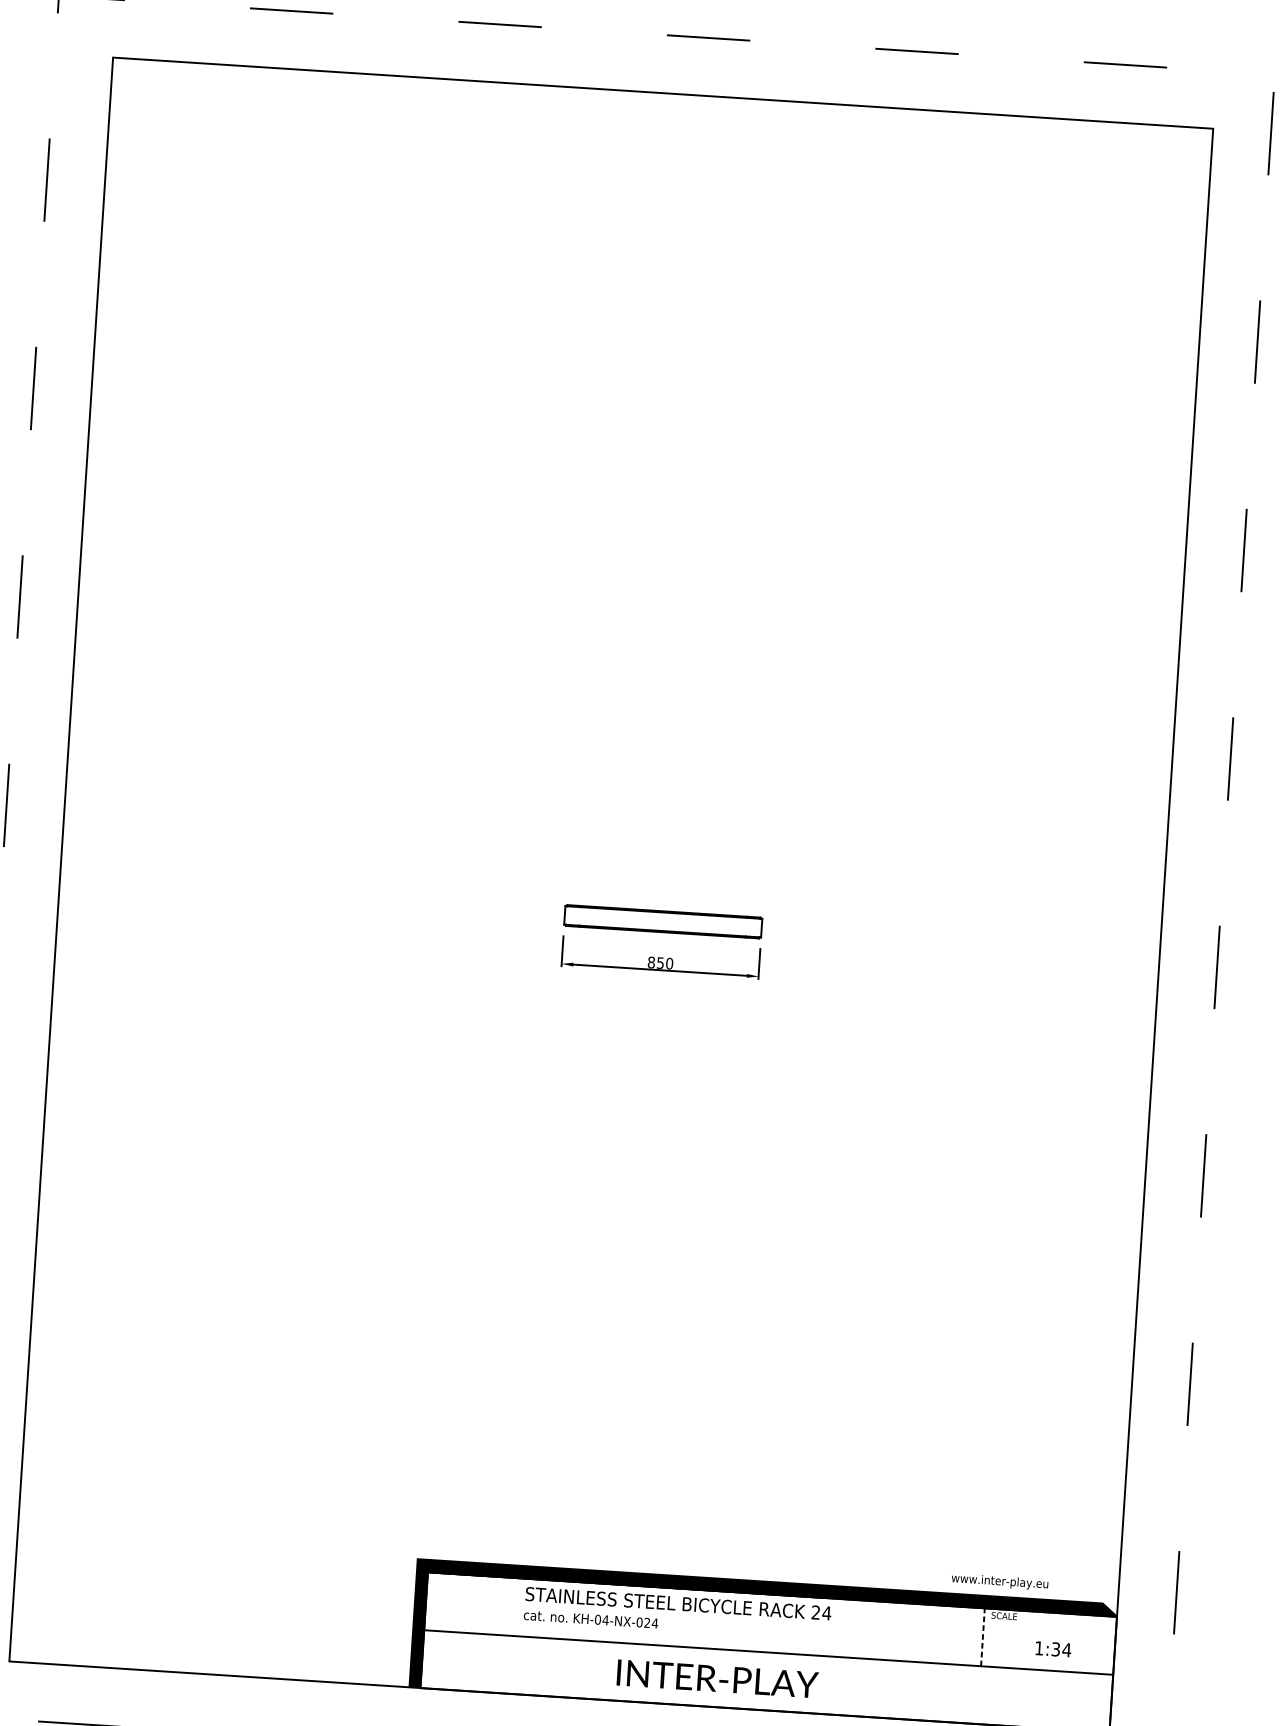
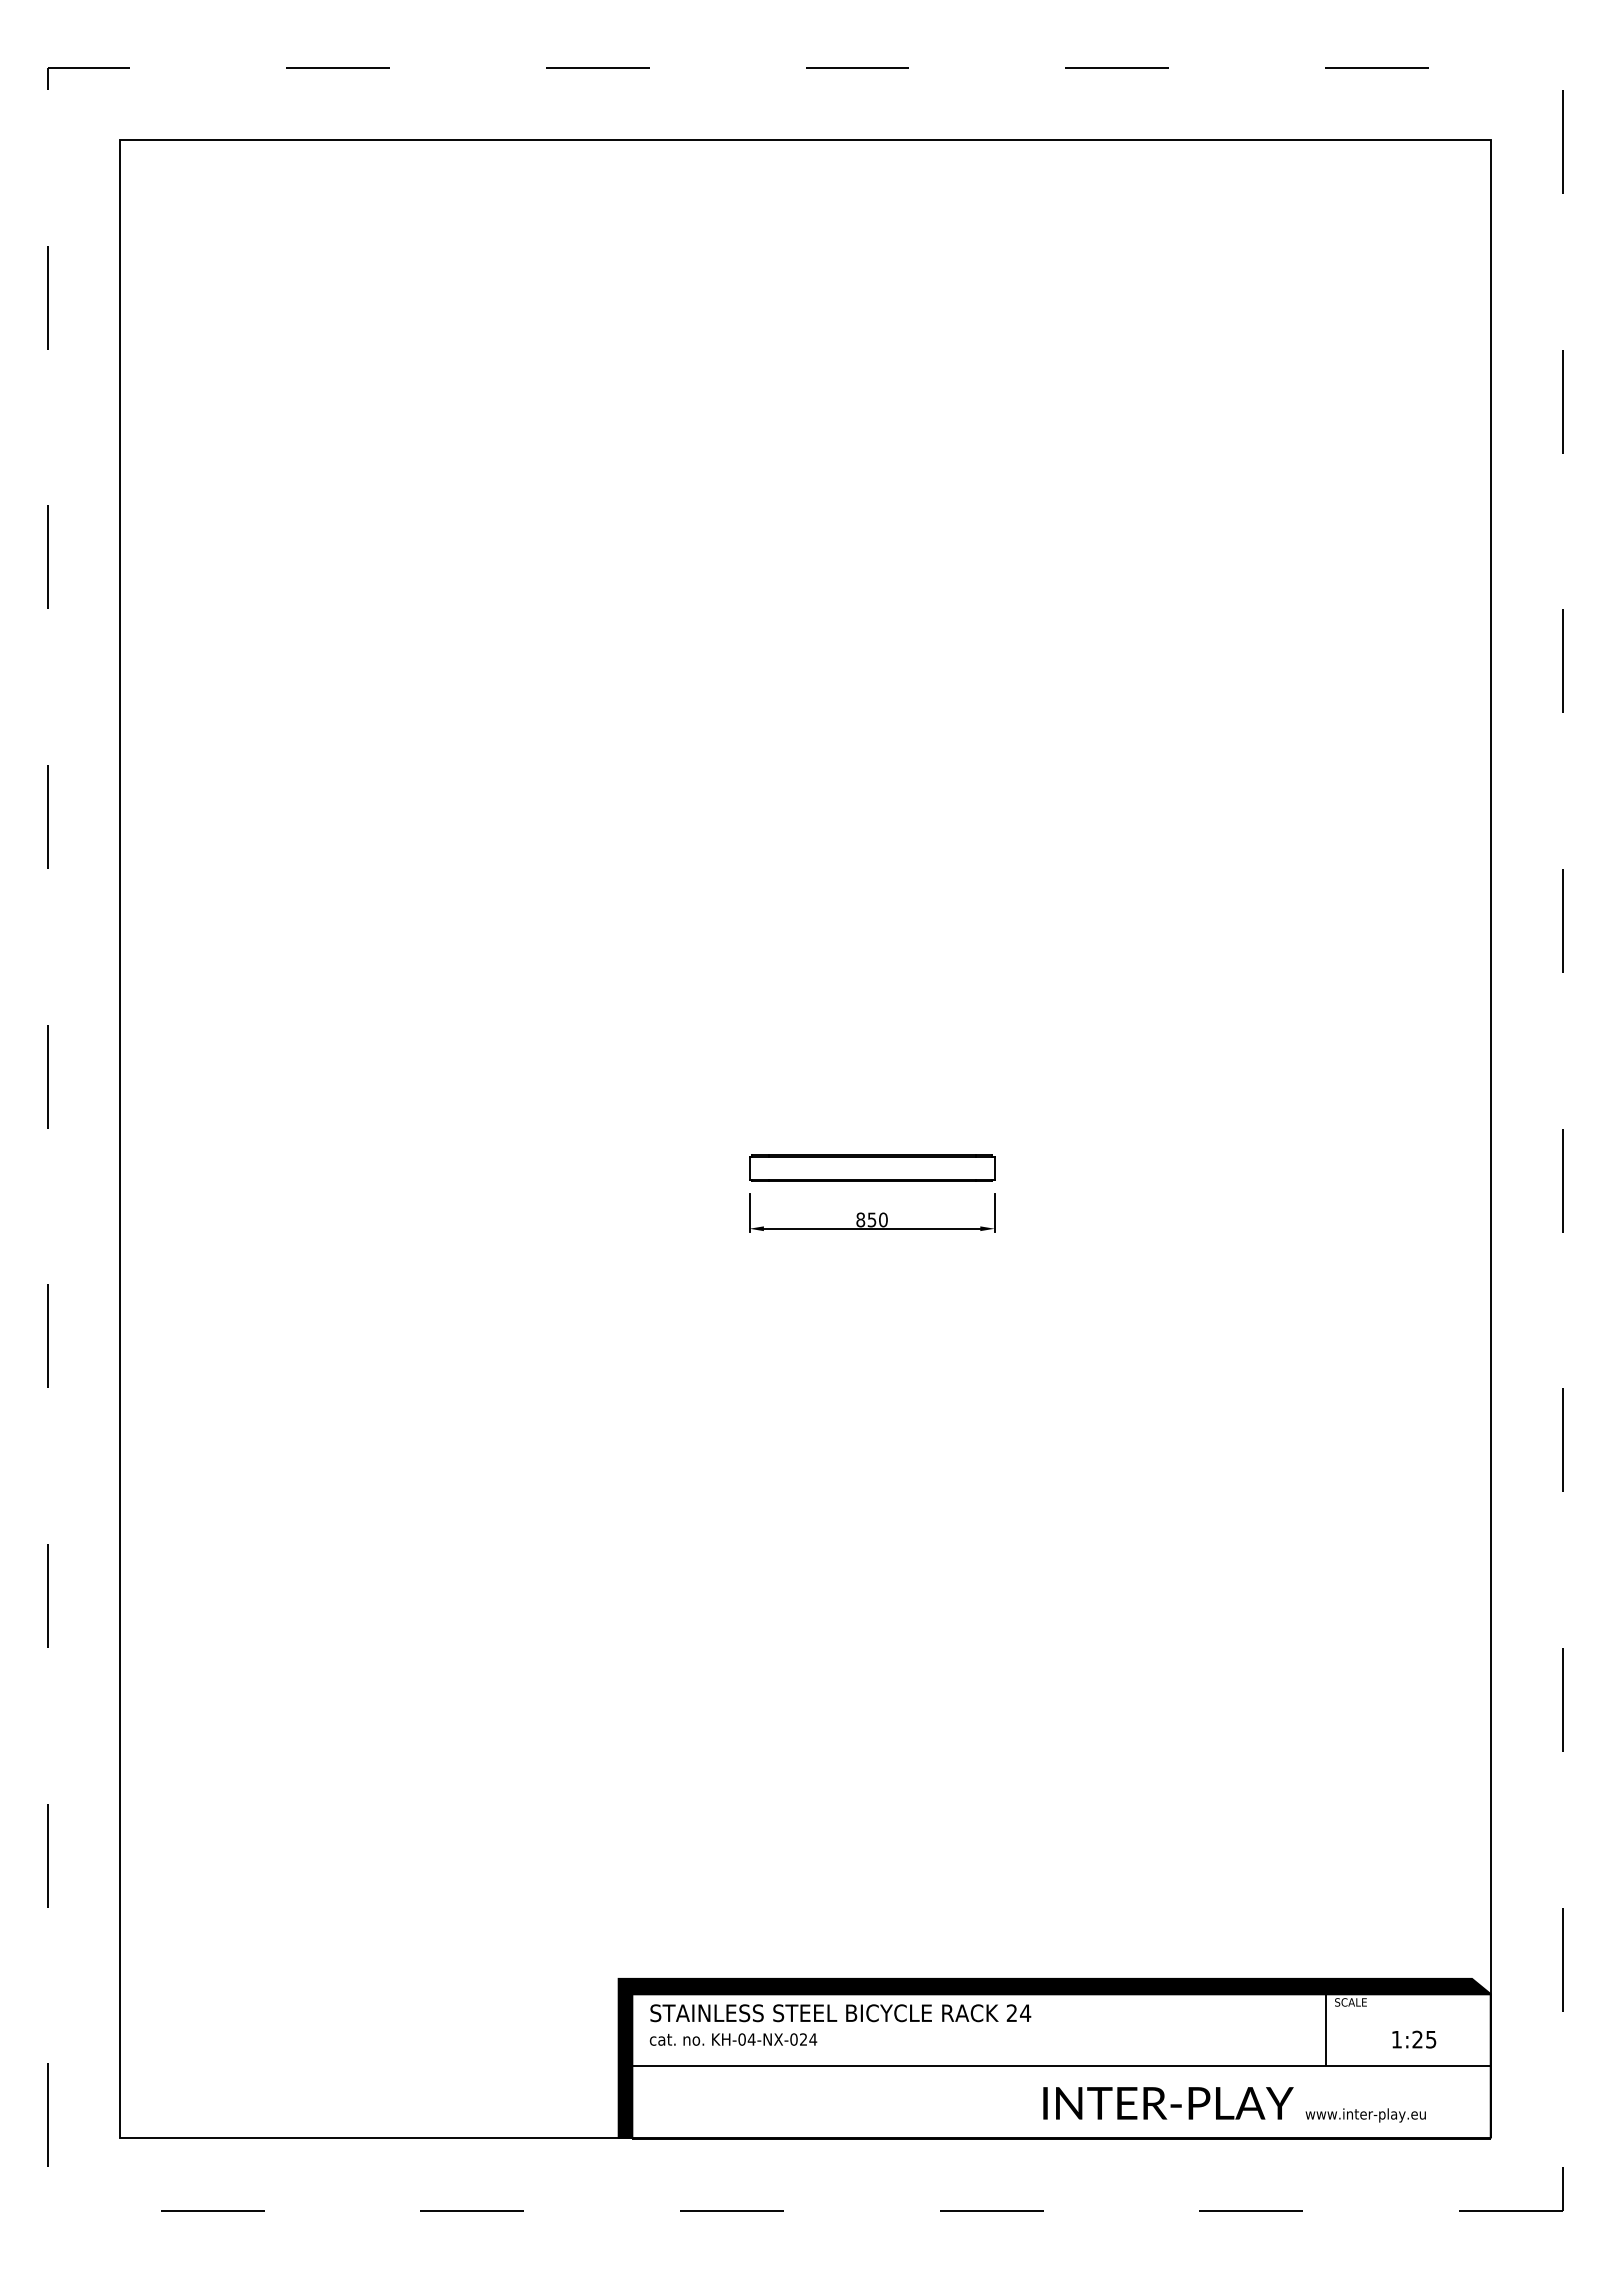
text: (999, 1582) -> (1365, 2115), moved
text: (677, 1612) -> (840, 2024), moved
line: (983, 1636) -> (1326, 2029), dashed -> solid
text: (1061, 1649) -> (1424, 2039), 1:34 -> 1:25
text: (717, 1679) -> (1168, 2103), moved

